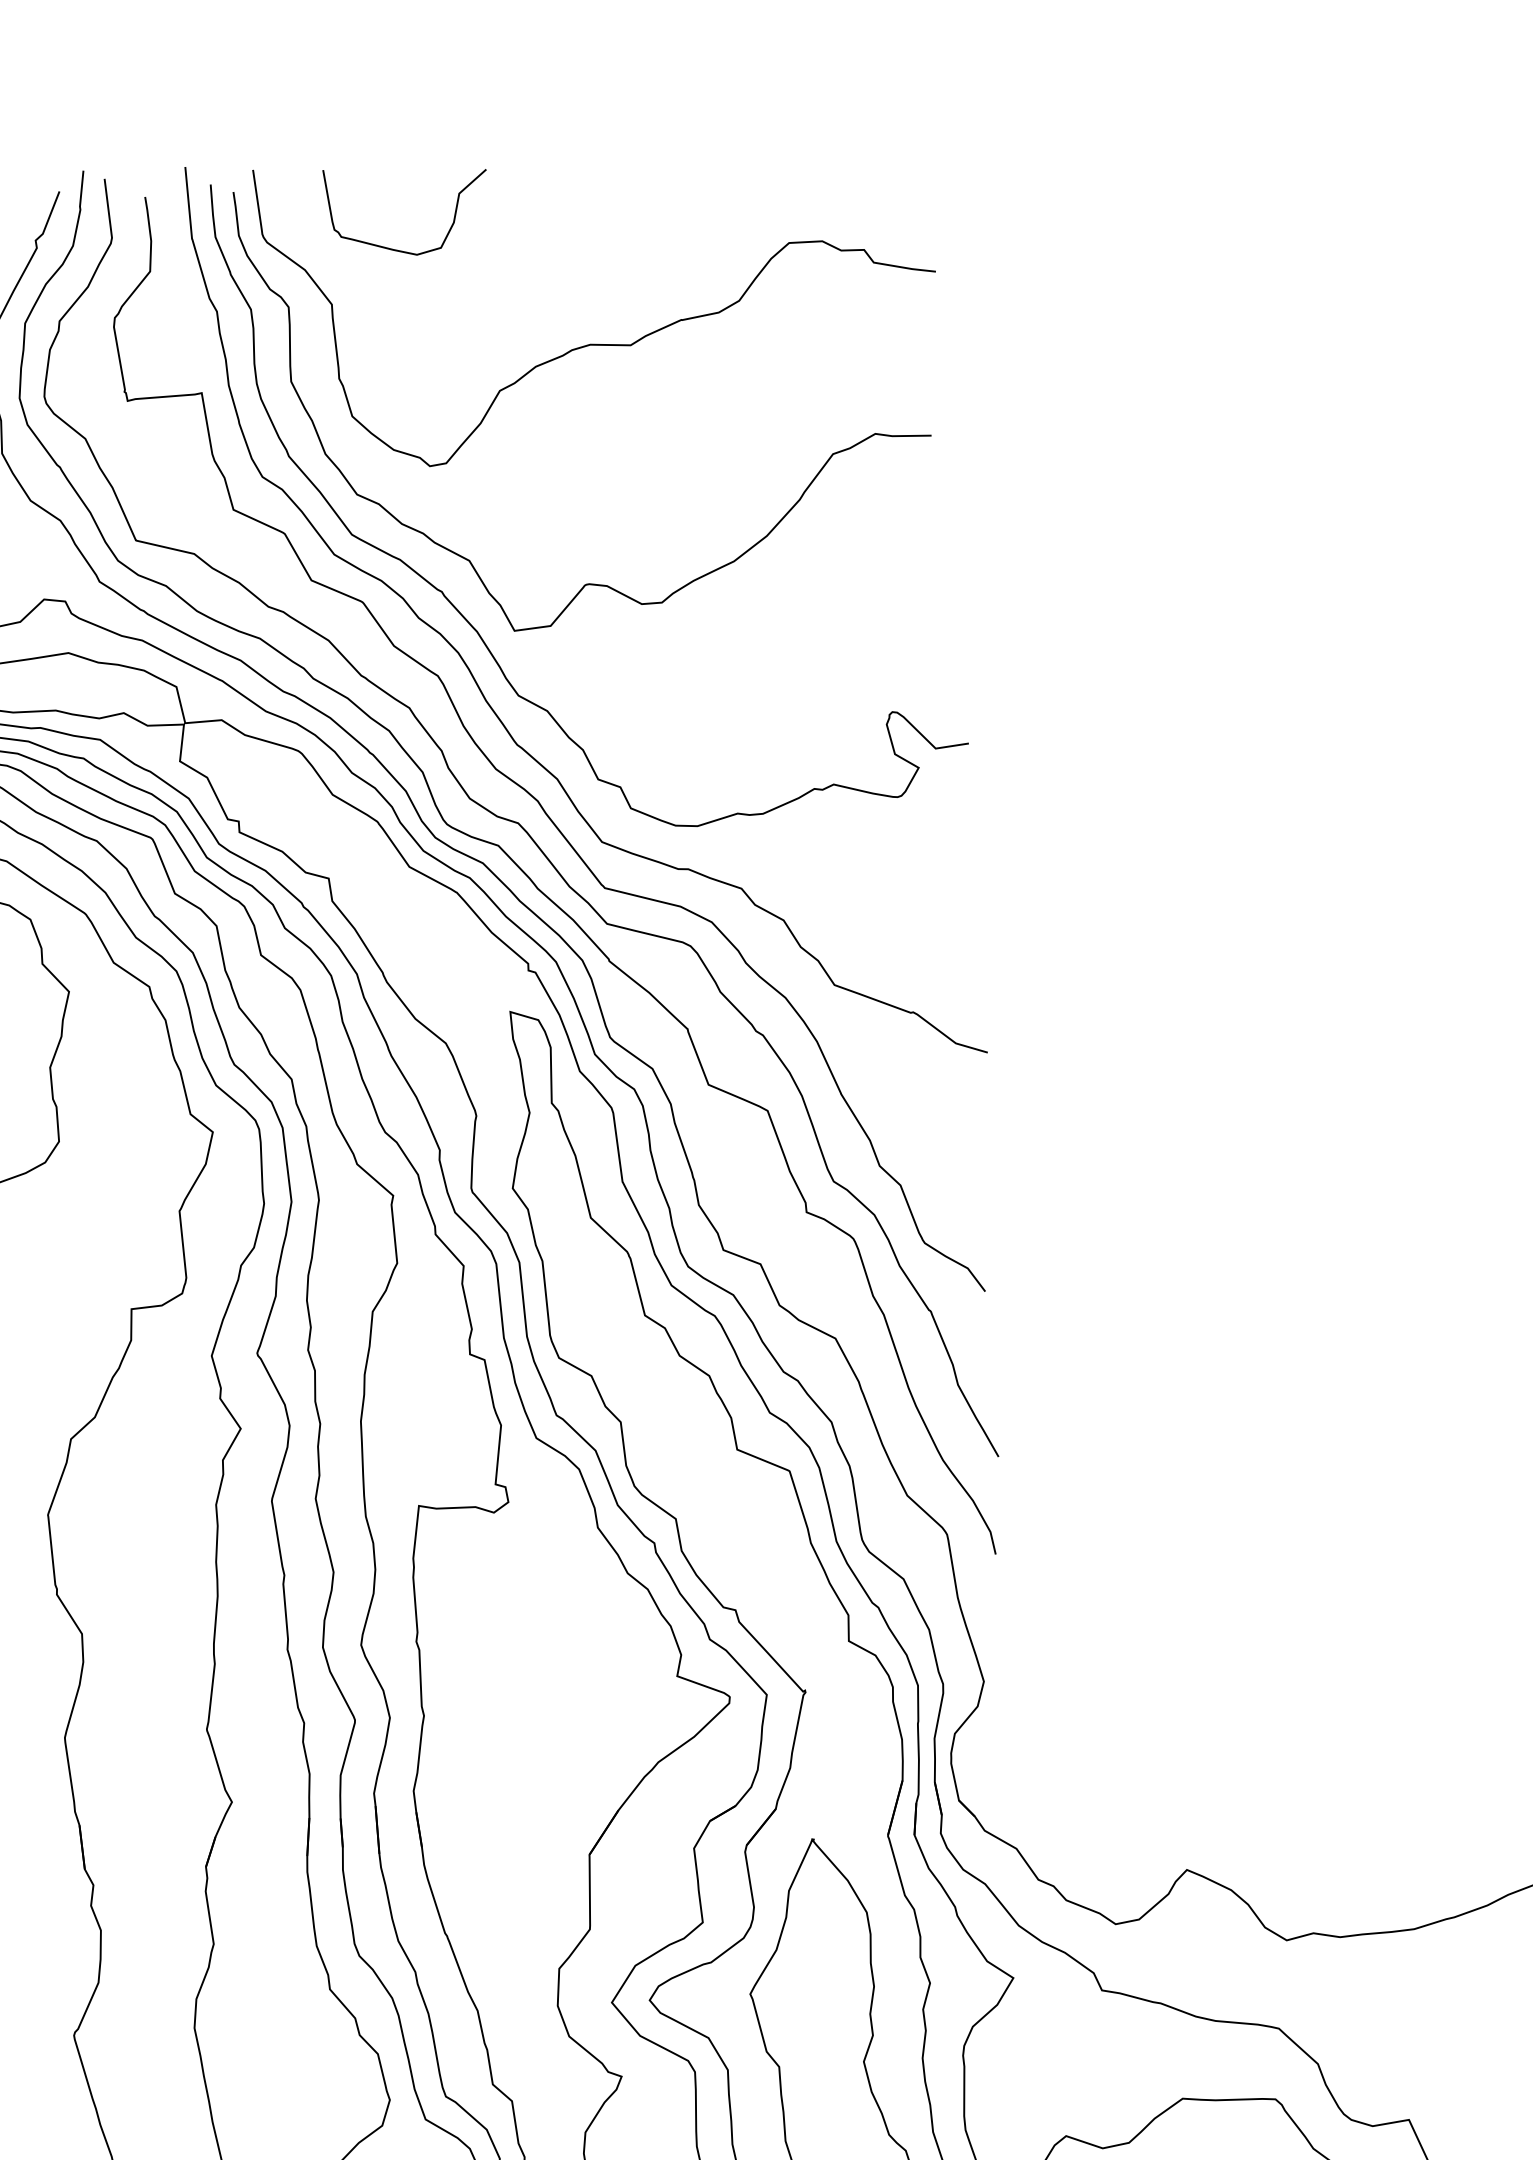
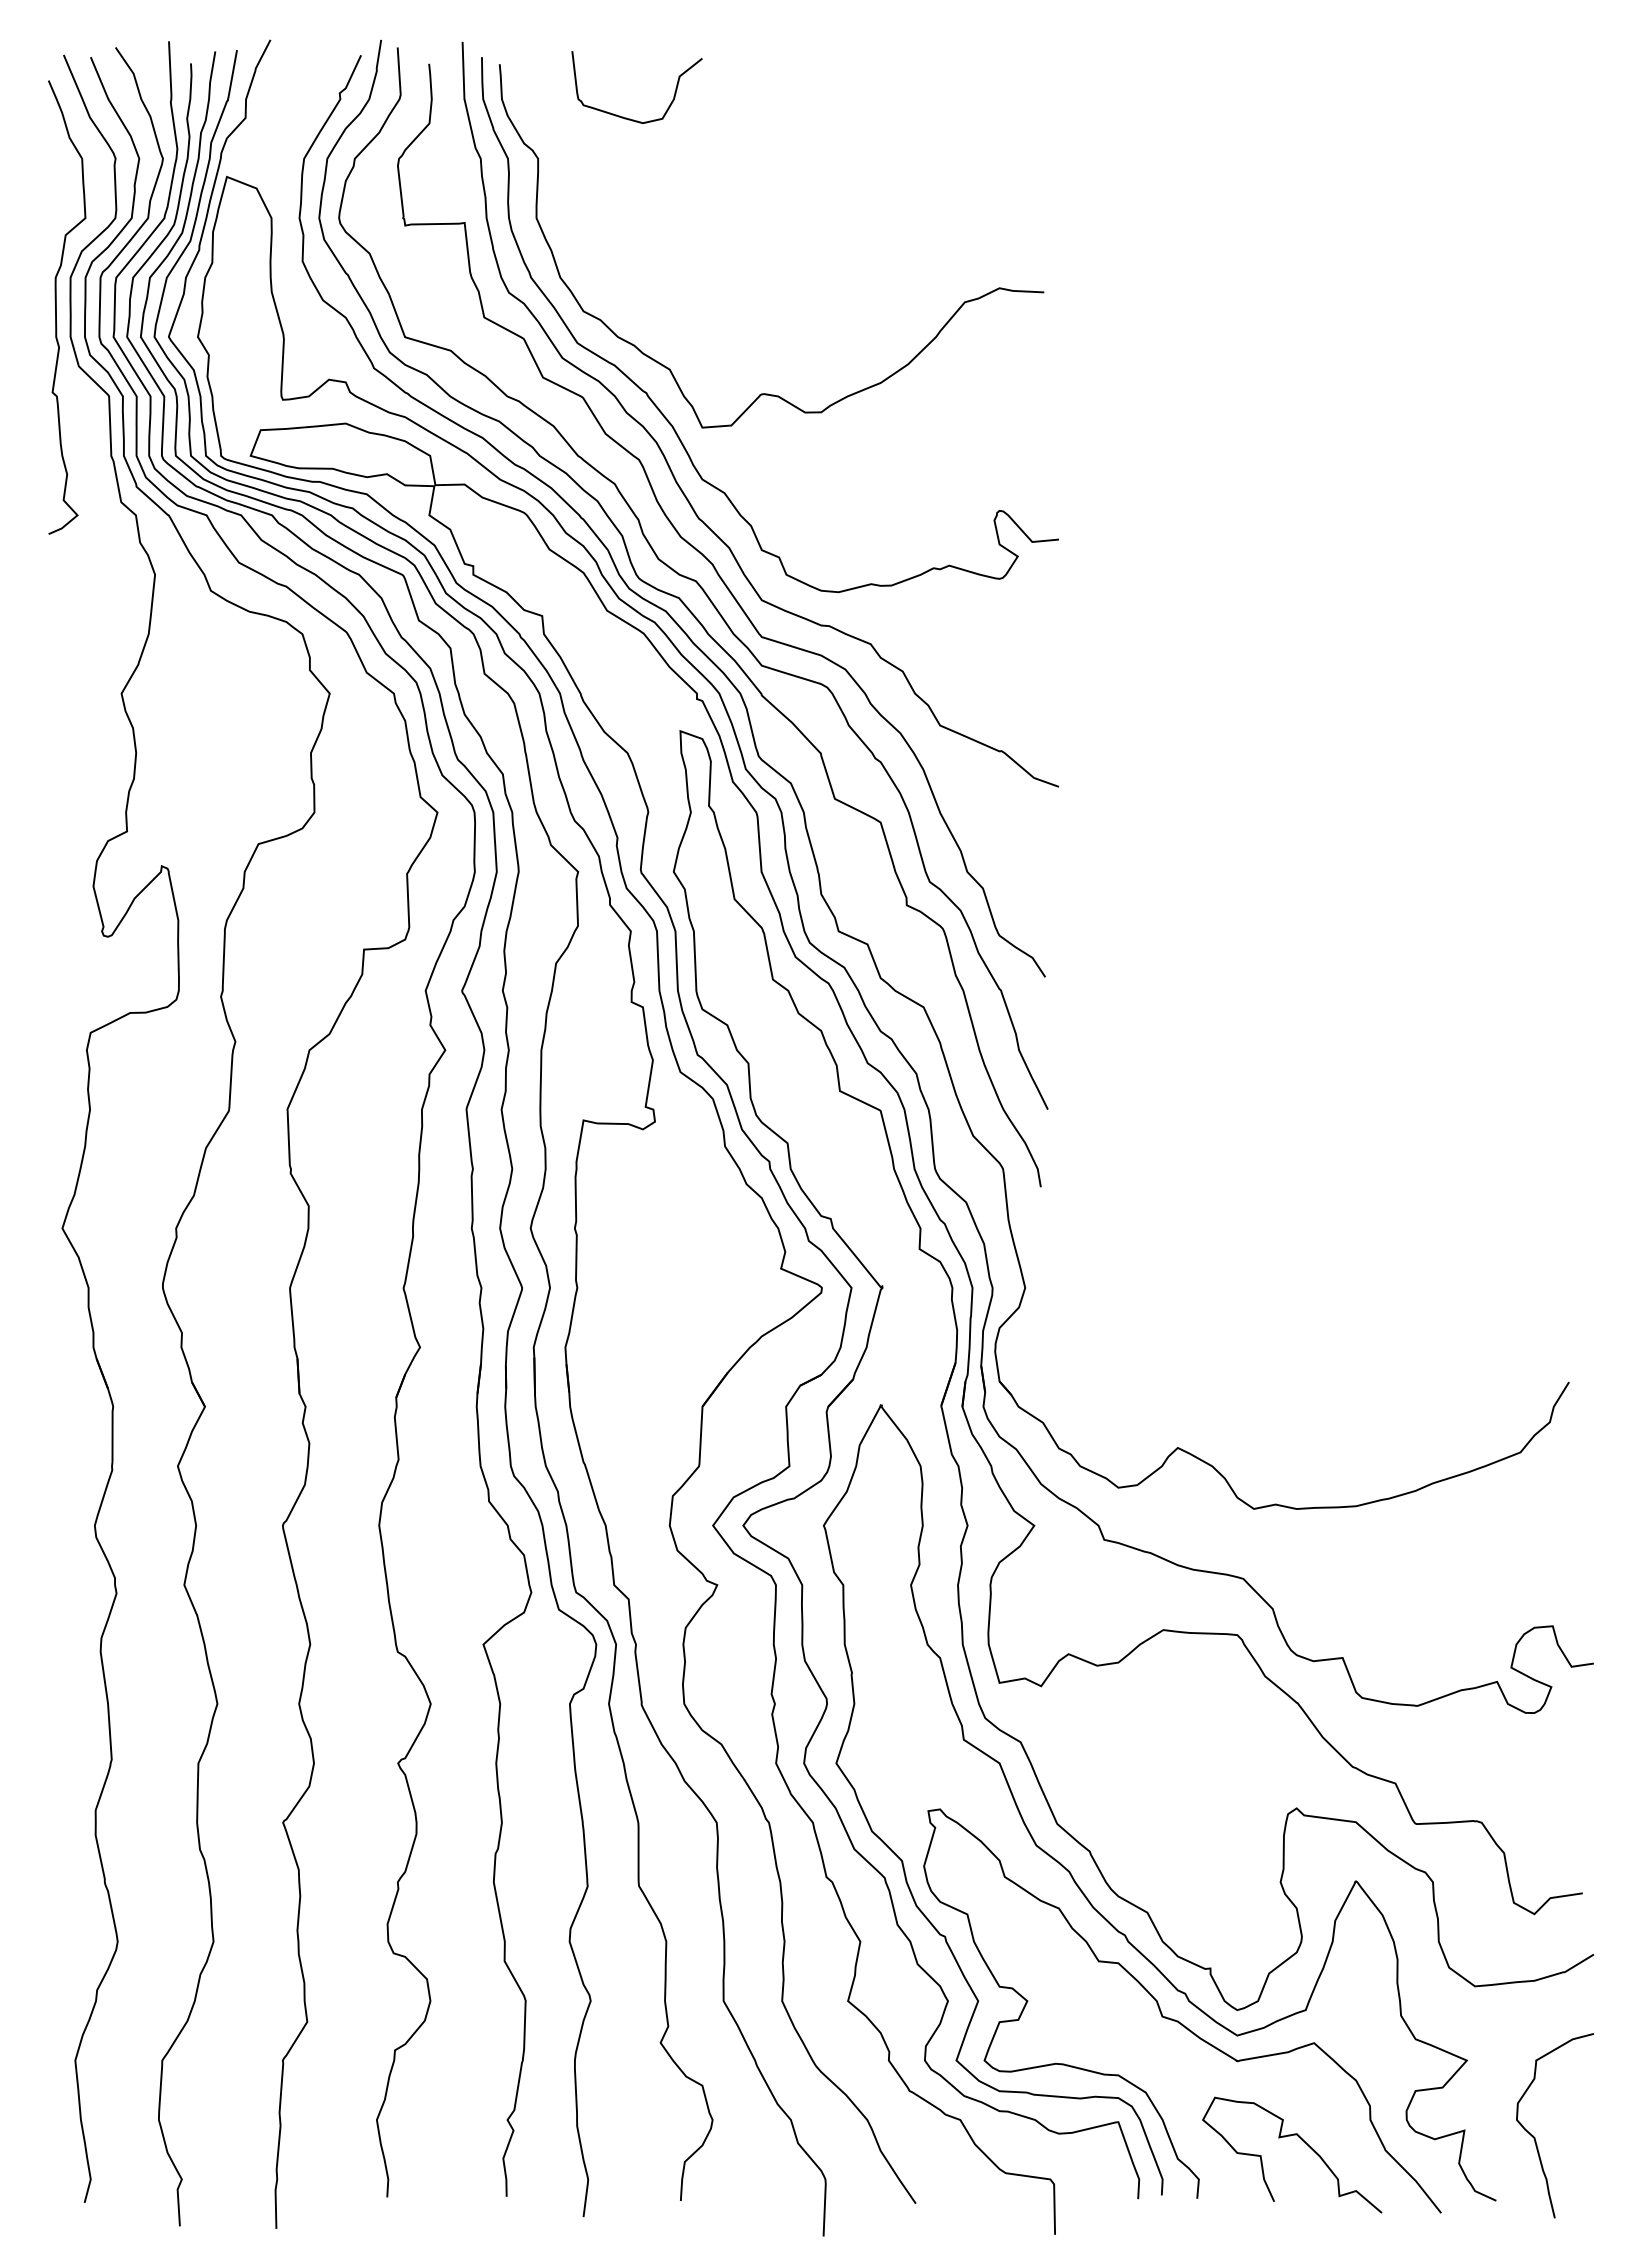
curve: (598, 343) -> (783, 202), removed

